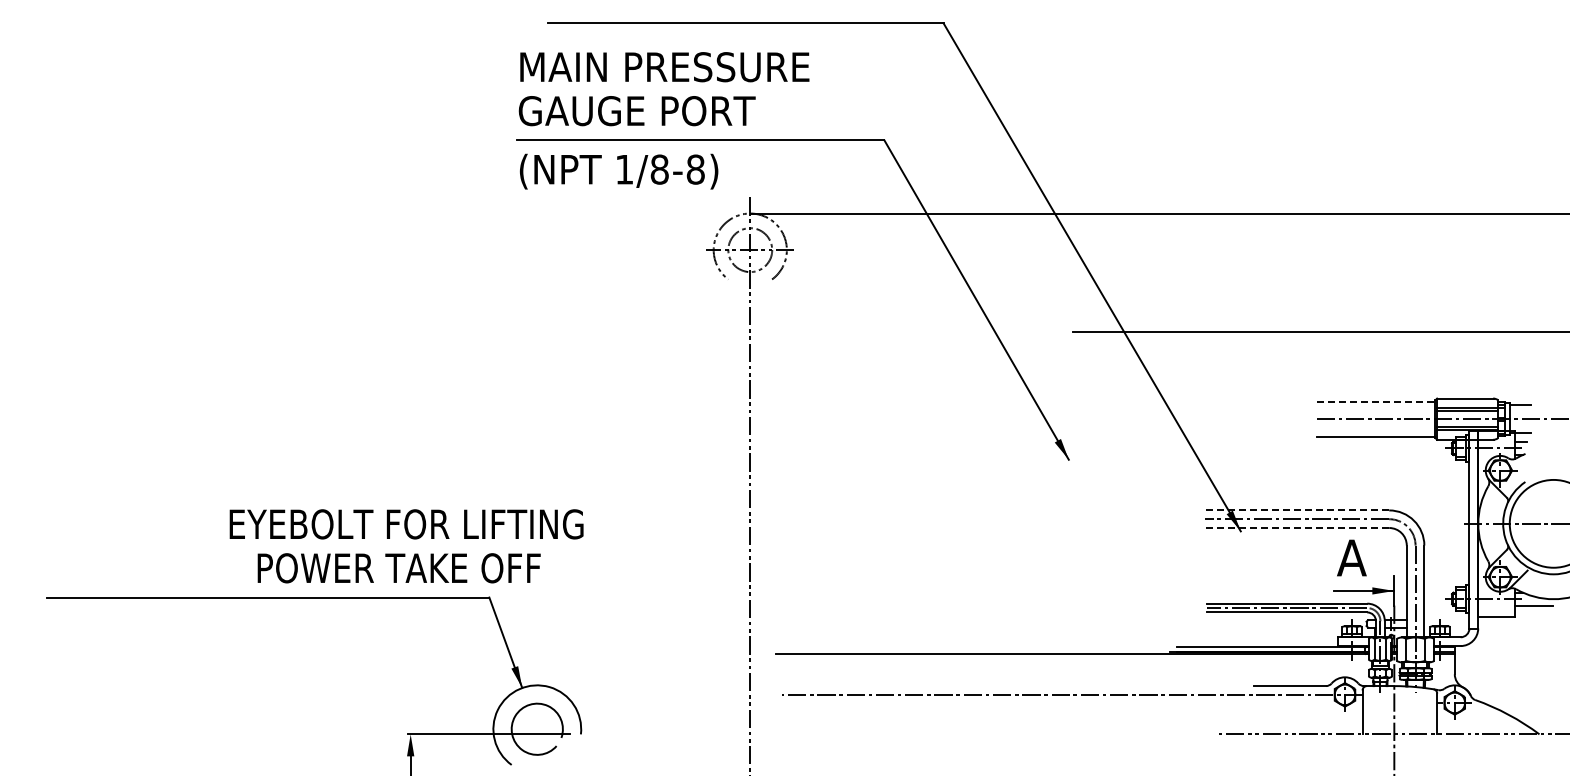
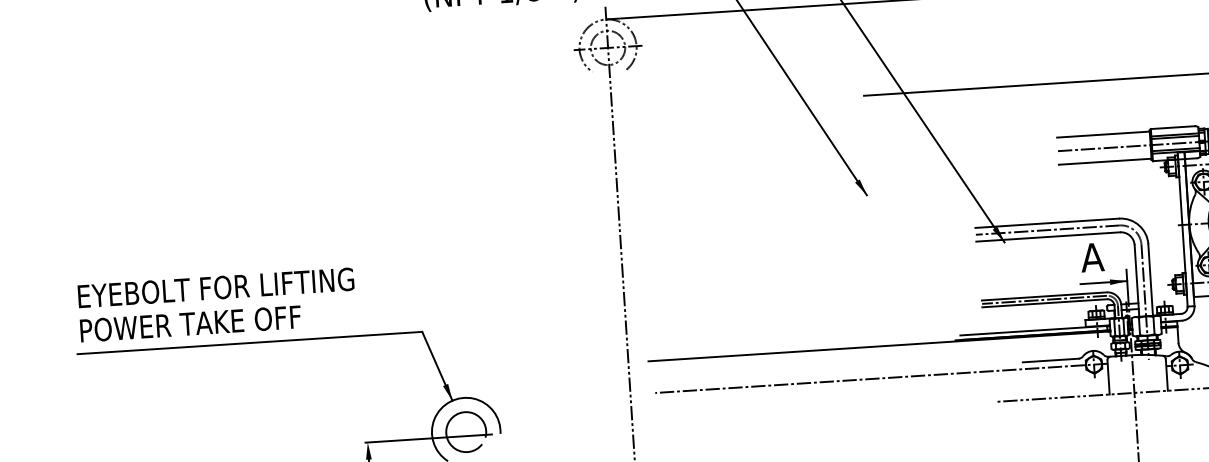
line: (1376, 401) -> (1103, 134), dashed -> solid
line: (1296, 510) -> (1046, 223), dashed -> solid
text: (406, 524) -> (216, 288), moved
line: (1296, 528) -> (1047, 237), dashed -> solid
text: (398, 568) -> (190, 324), moved

